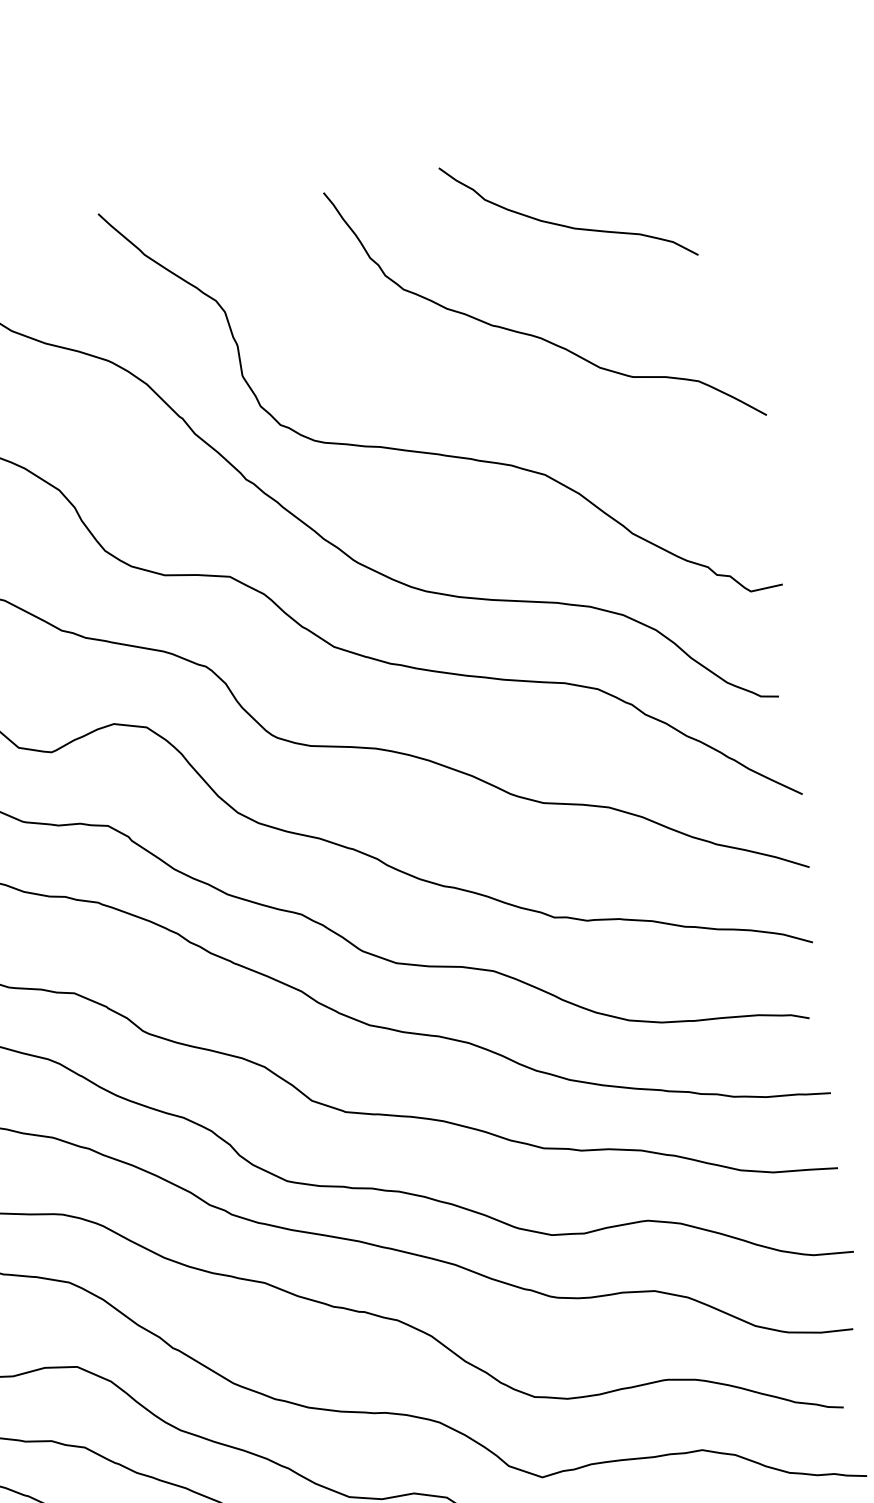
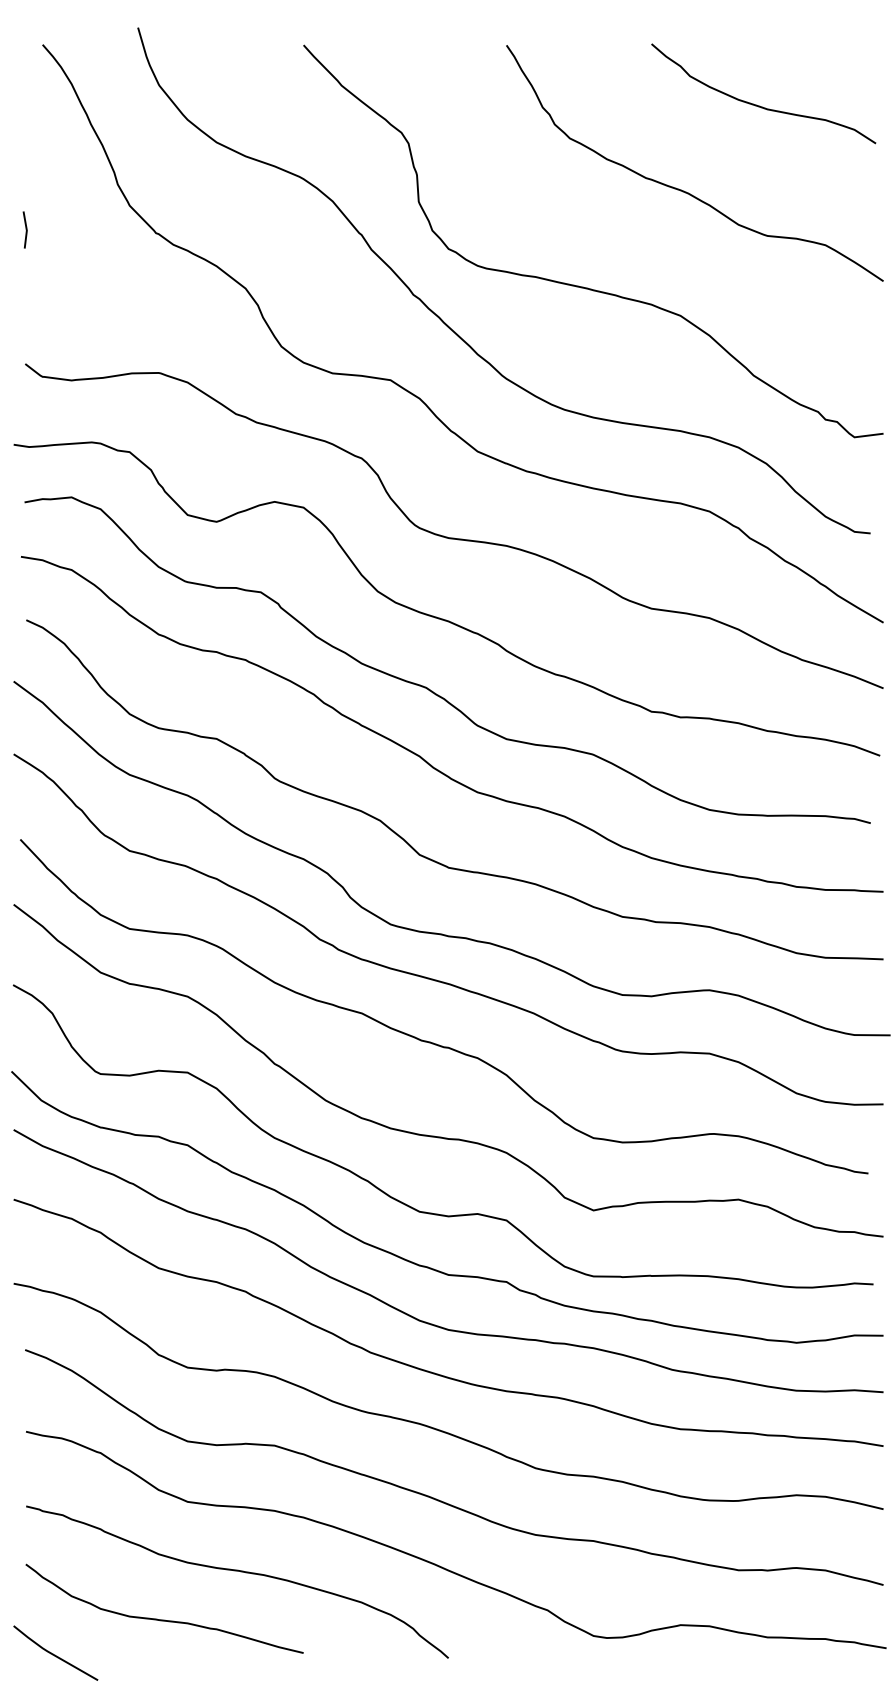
curve: (565, 225) -> (759, 105), moved

